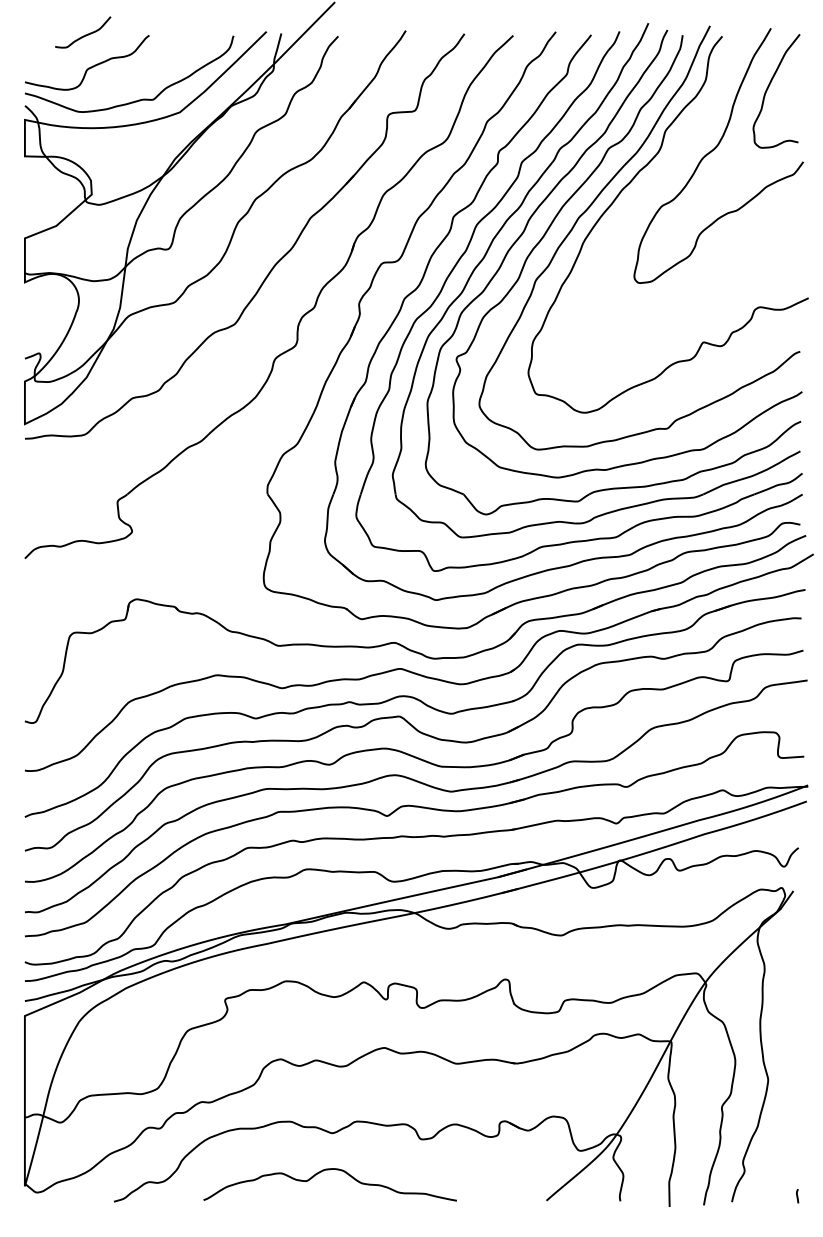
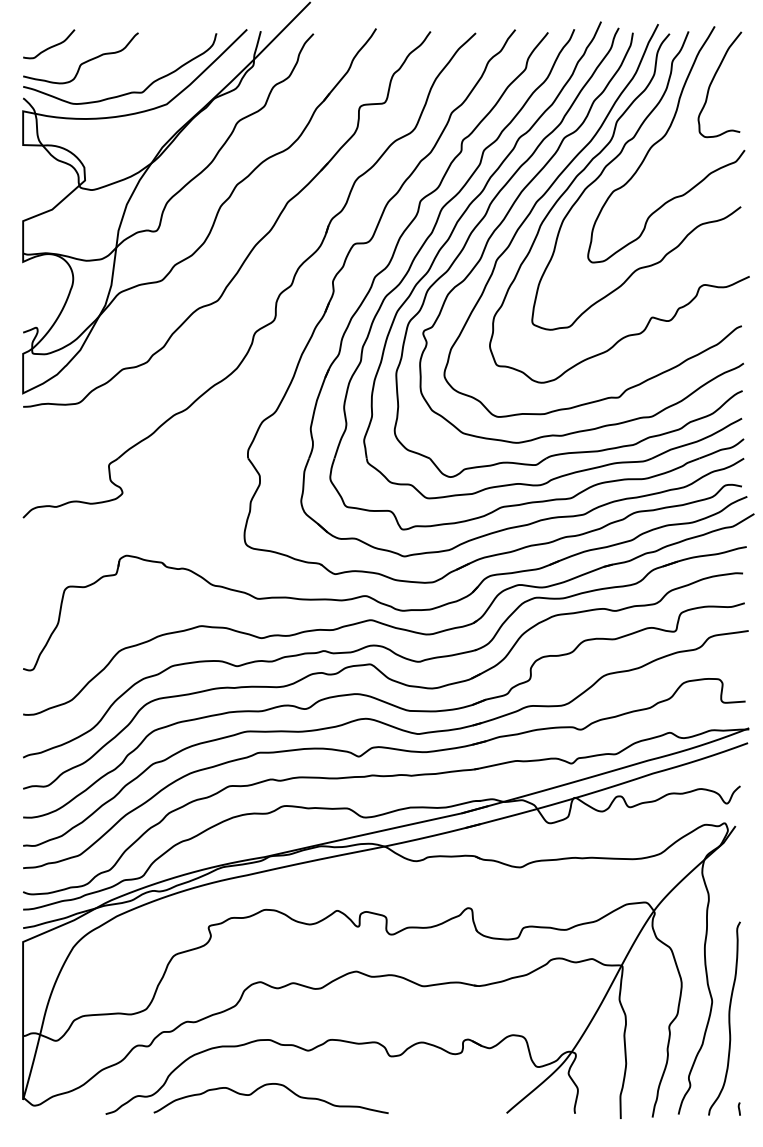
curve: (84, 34) -> (50, 46), moved
curve: (663, 171) -> (615, 159), added
curve: (785, 1098) -> (728, 1018), added
curve: (327, 1170) -> (268, 1085), moved

